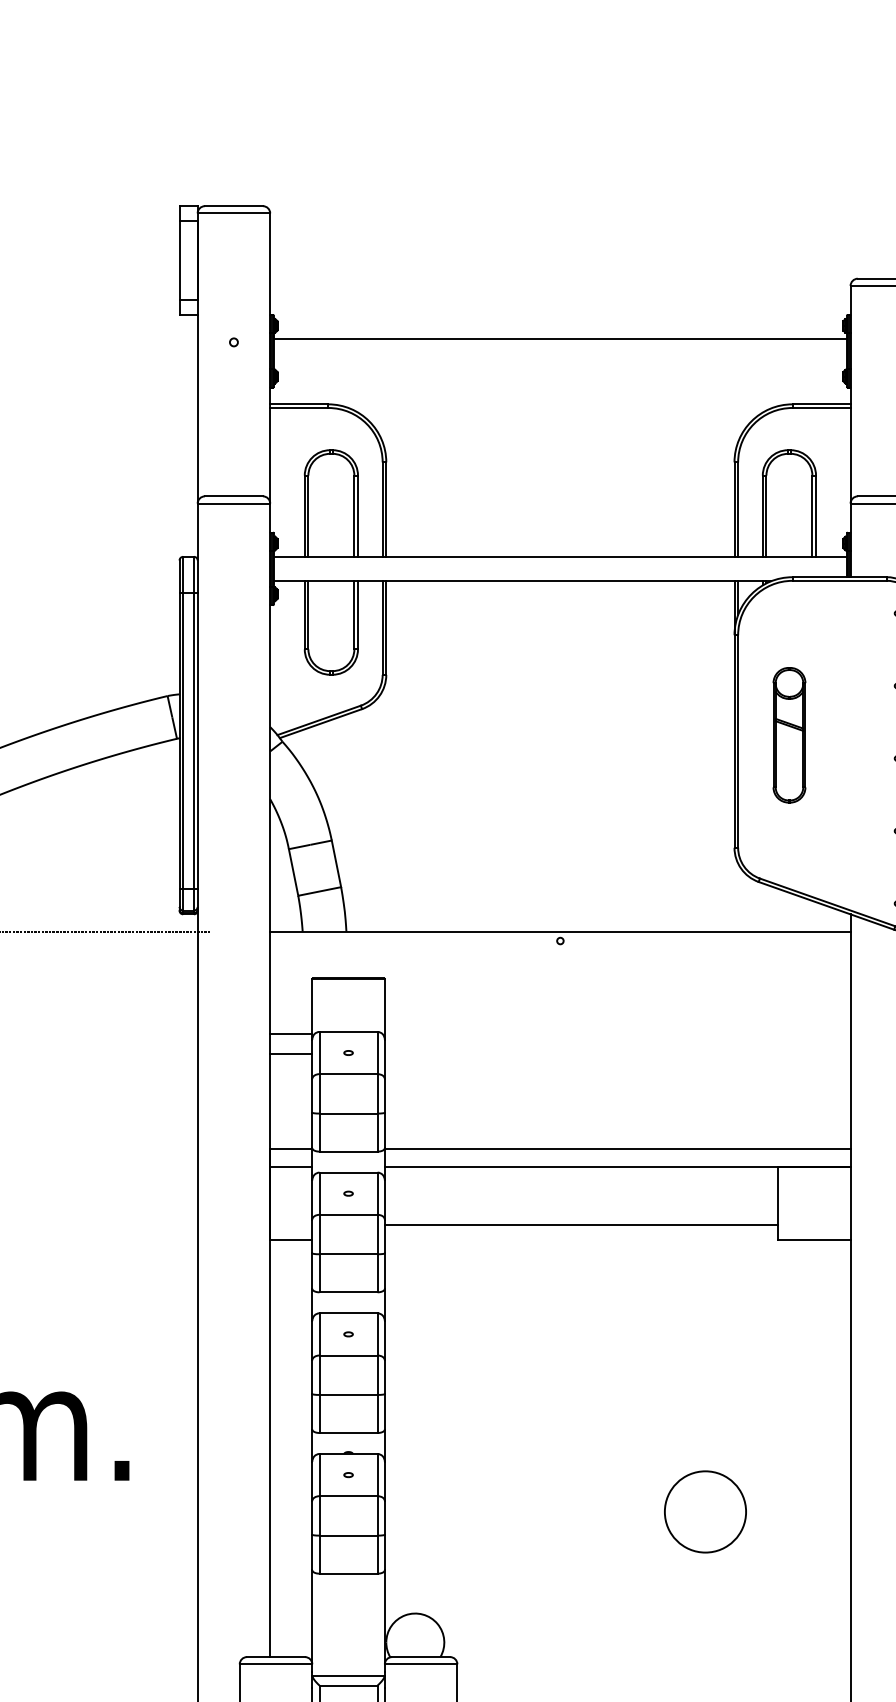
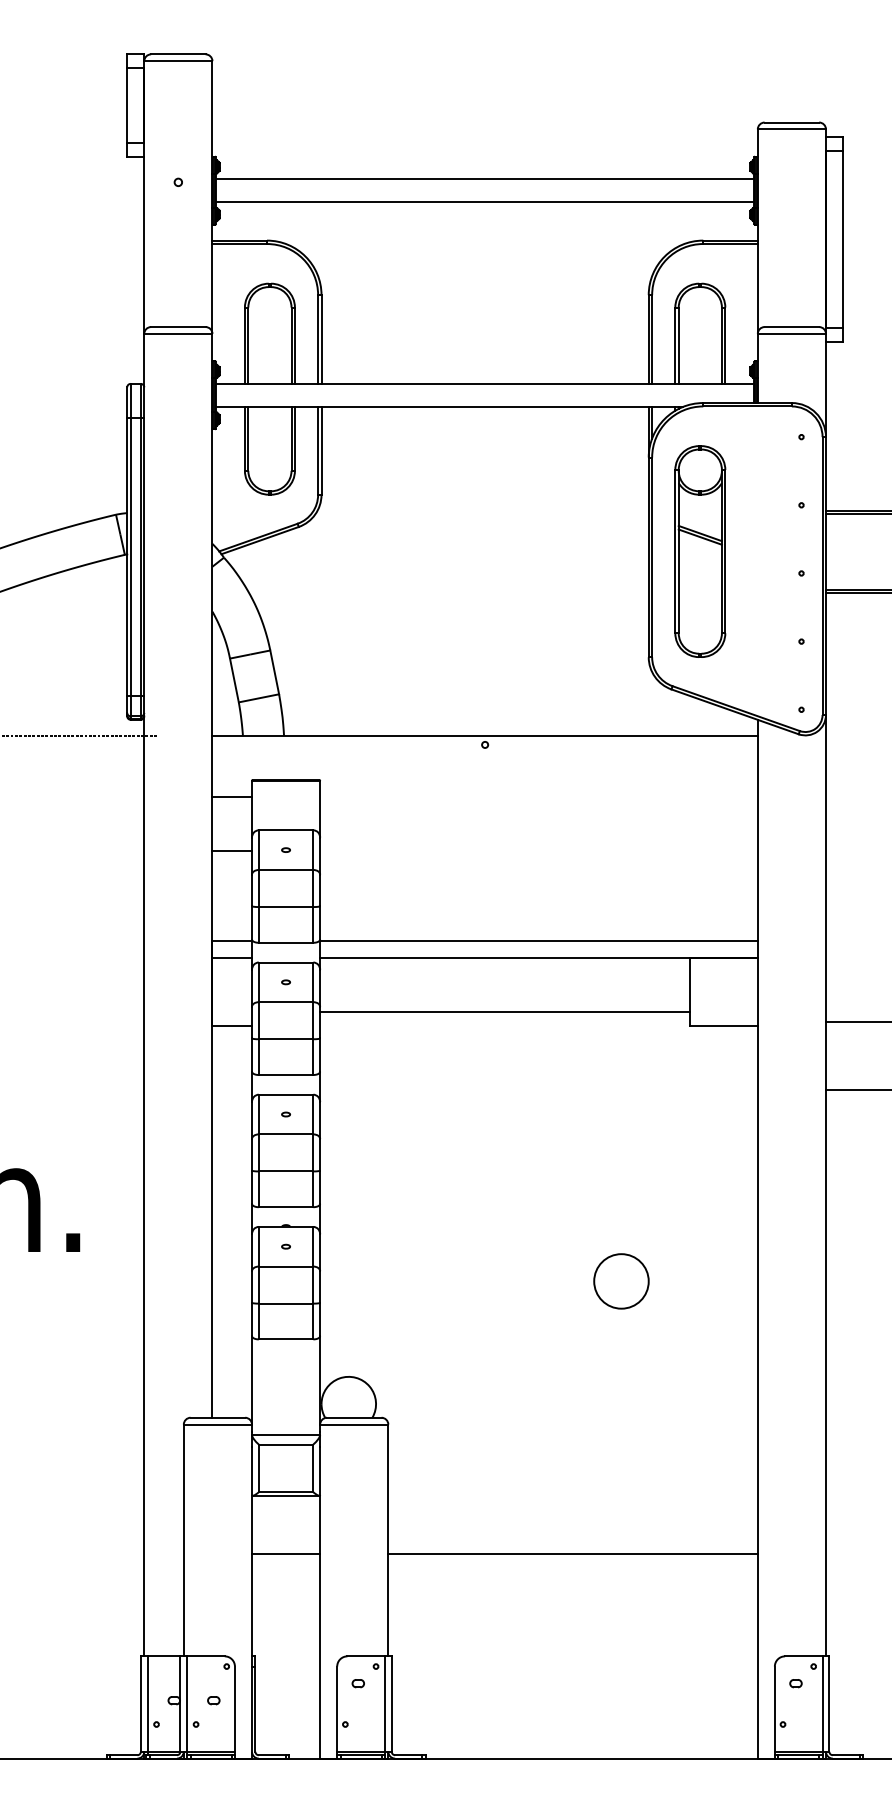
line: (559, 363) -> (484, 202), added
part: (789, 735) -> (700, 551), size x1.67
line: (291, 1034) -> (232, 796), moved
circle: (705, 1512) -> (621, 1281), size x0.71

